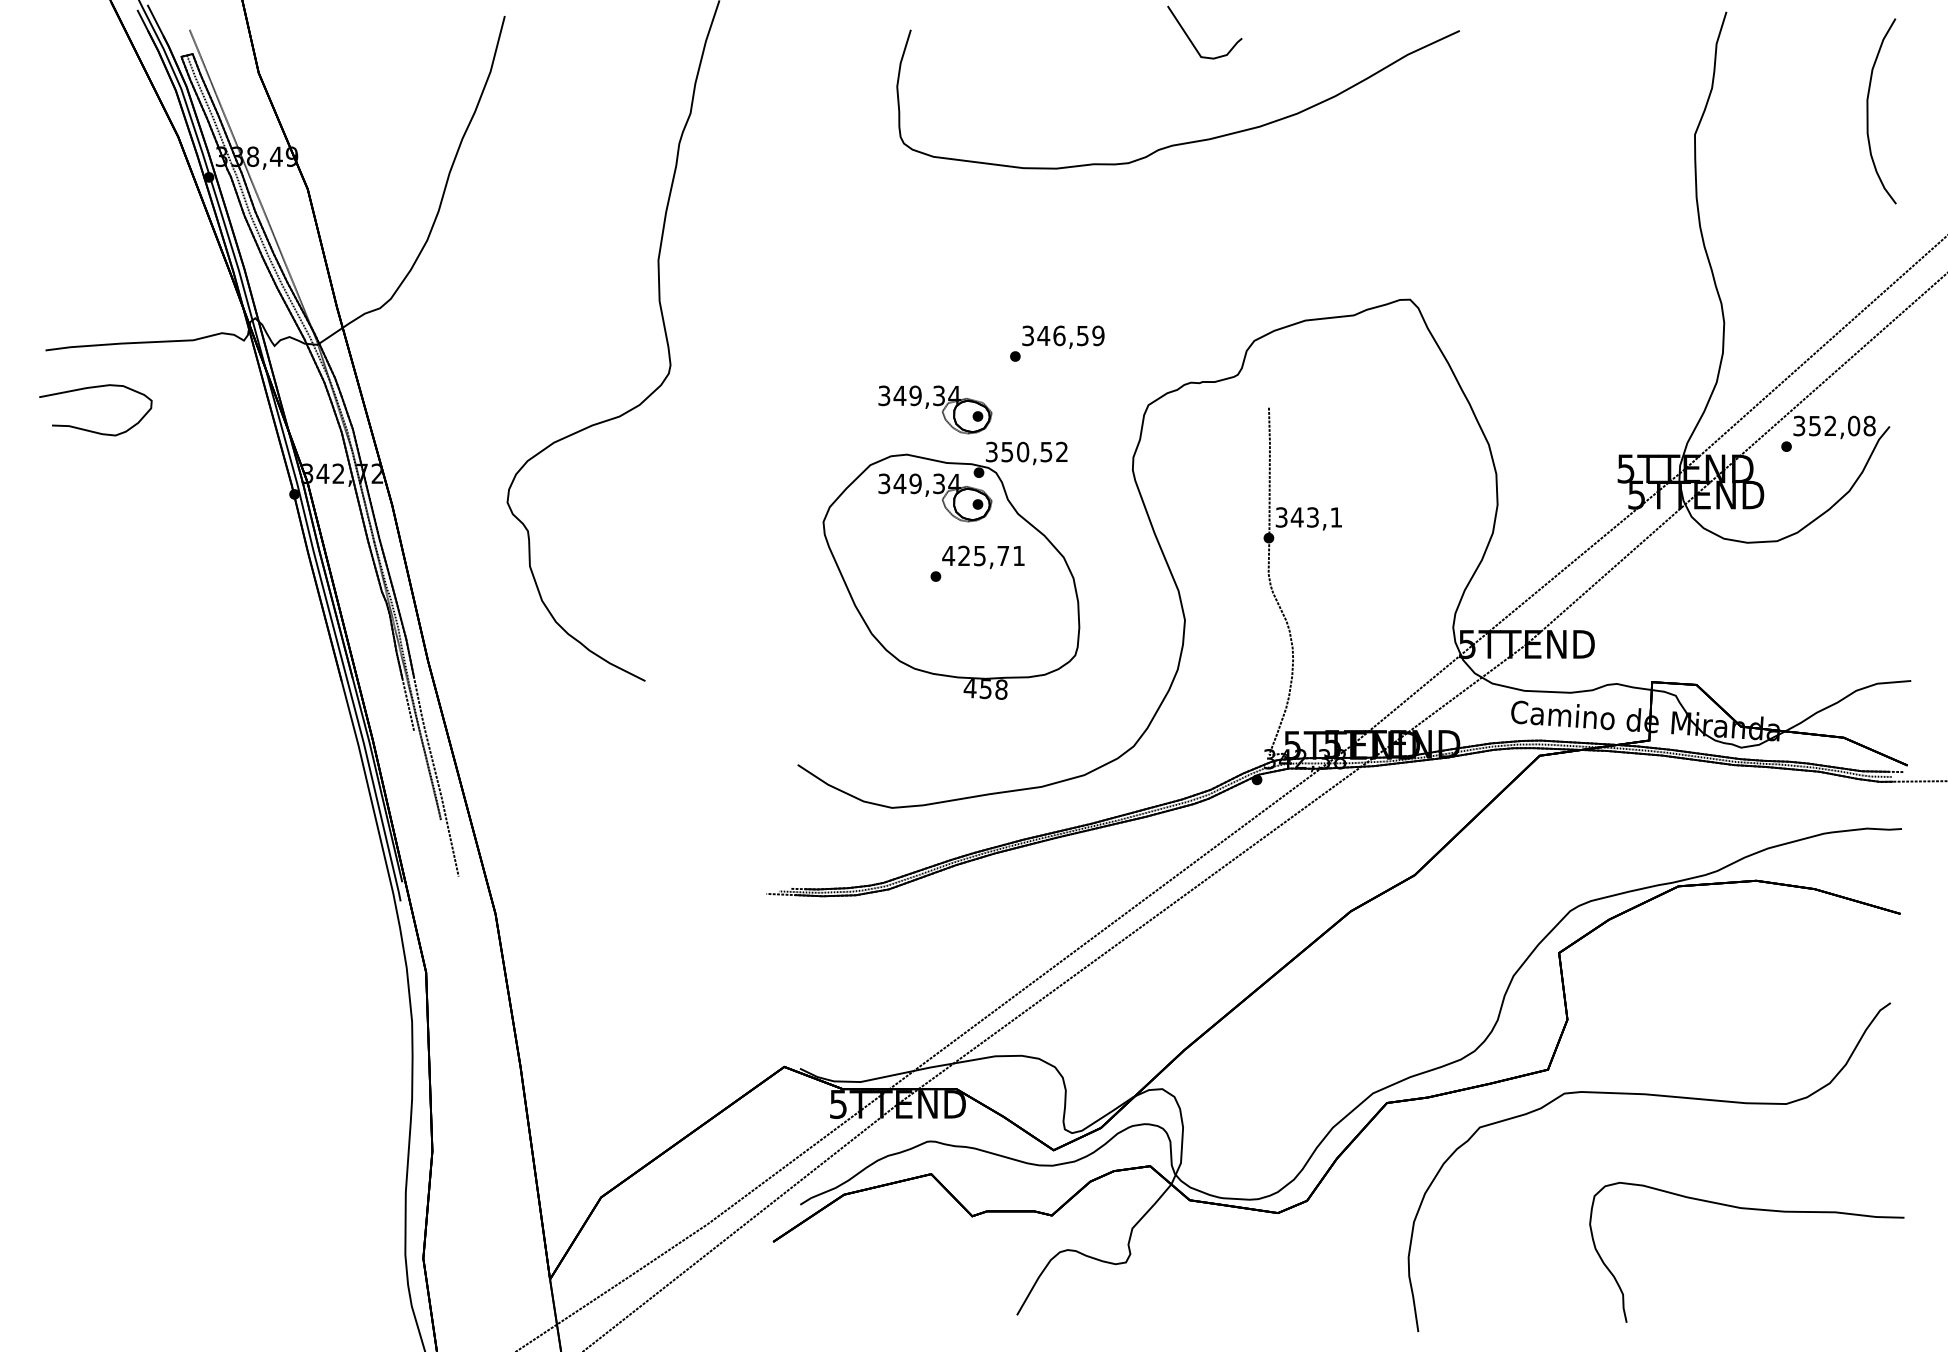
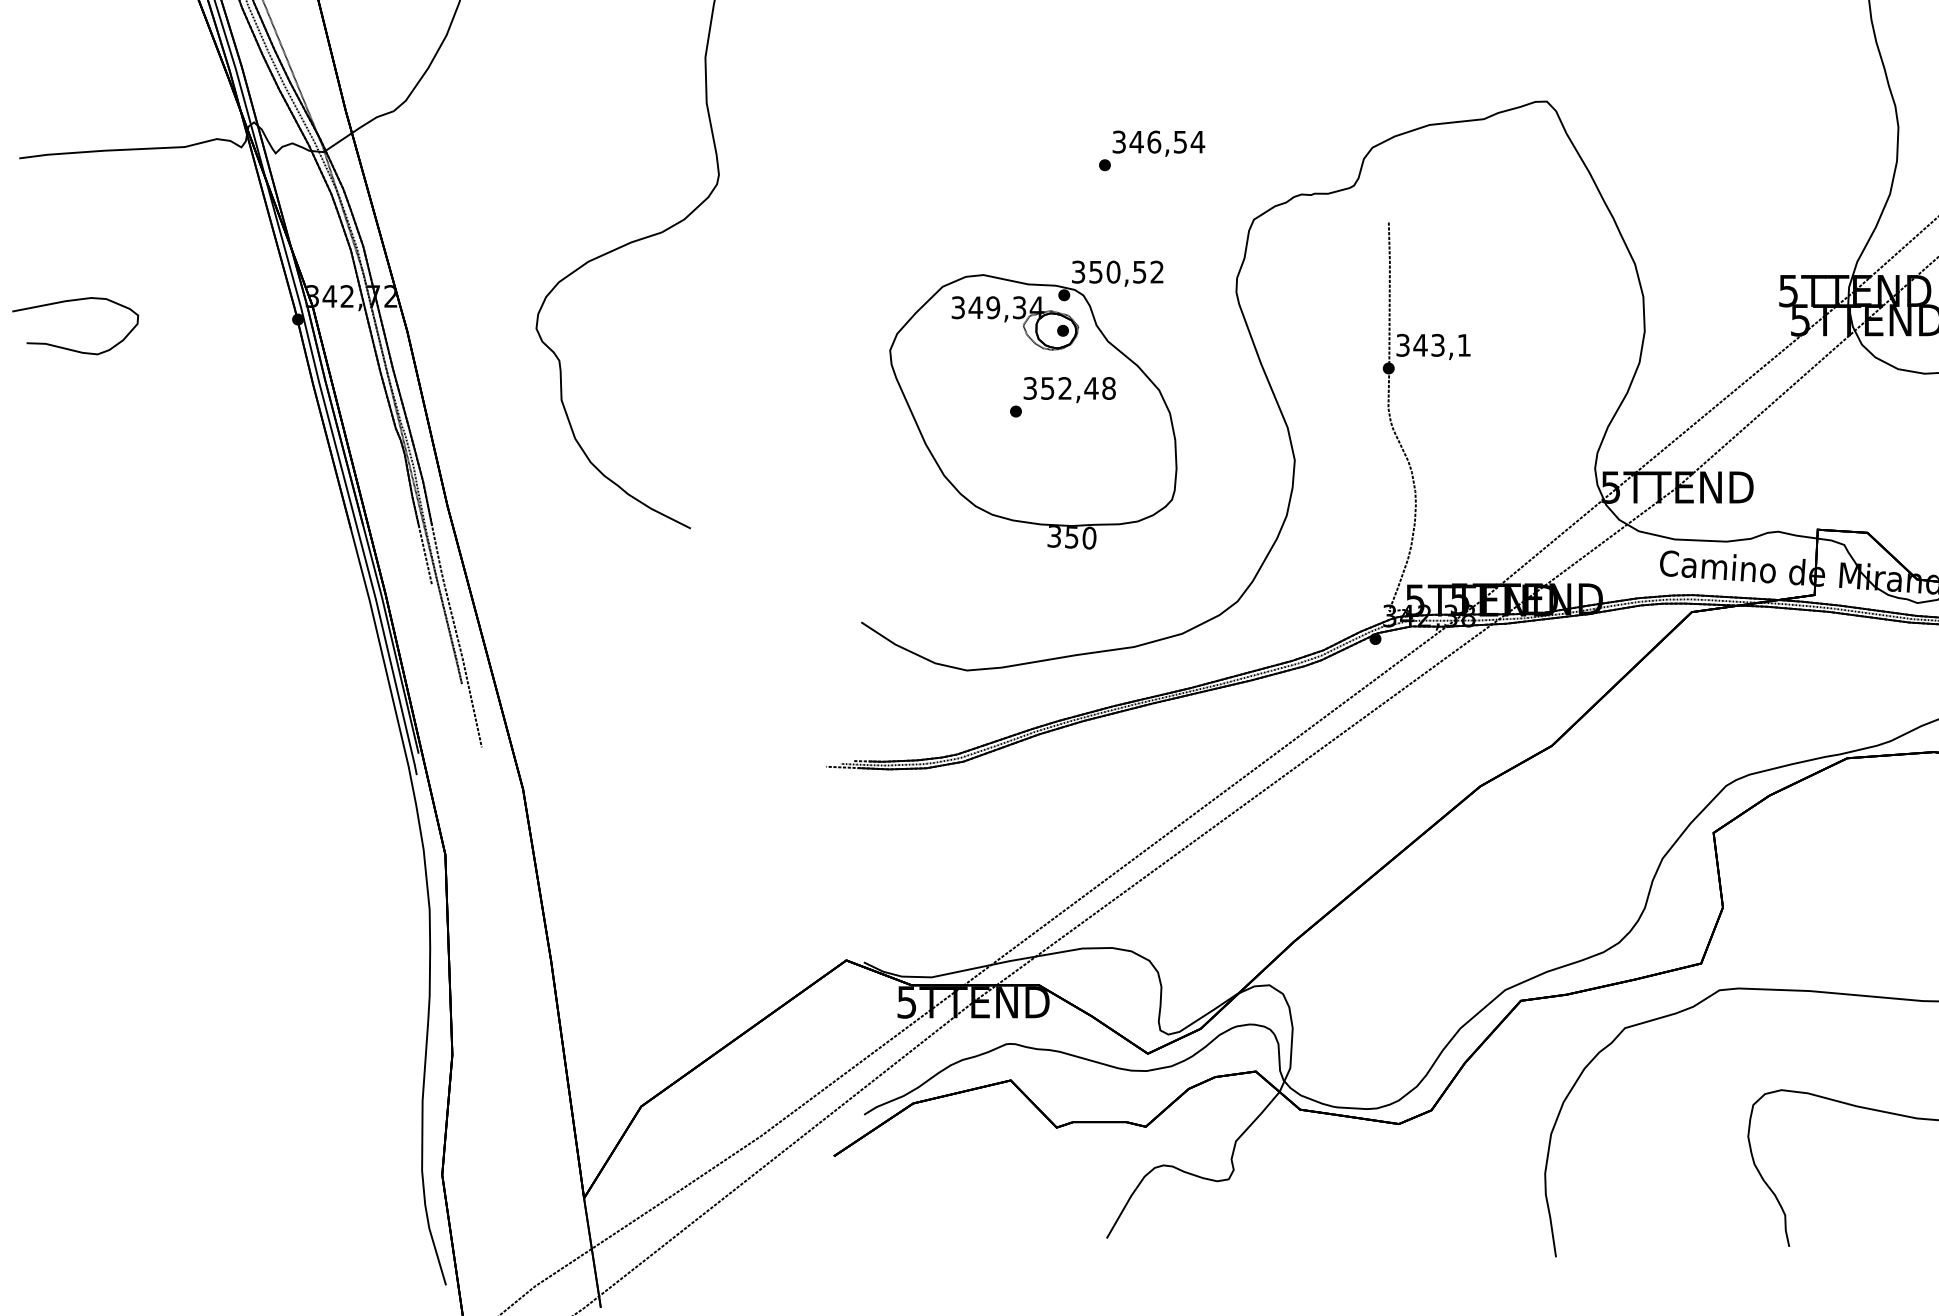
text: (1098, 335) -> (1198, 141), 346,59 -> 346,54
part: (935, 409) -> (1015, 224), removed
curve: (92, 430) -> (71, 348), moved
text: (983, 555) -> (1069, 387), 425,71 -> 352,48
text: (985, 688) -> (1071, 536), 458 -> 350

